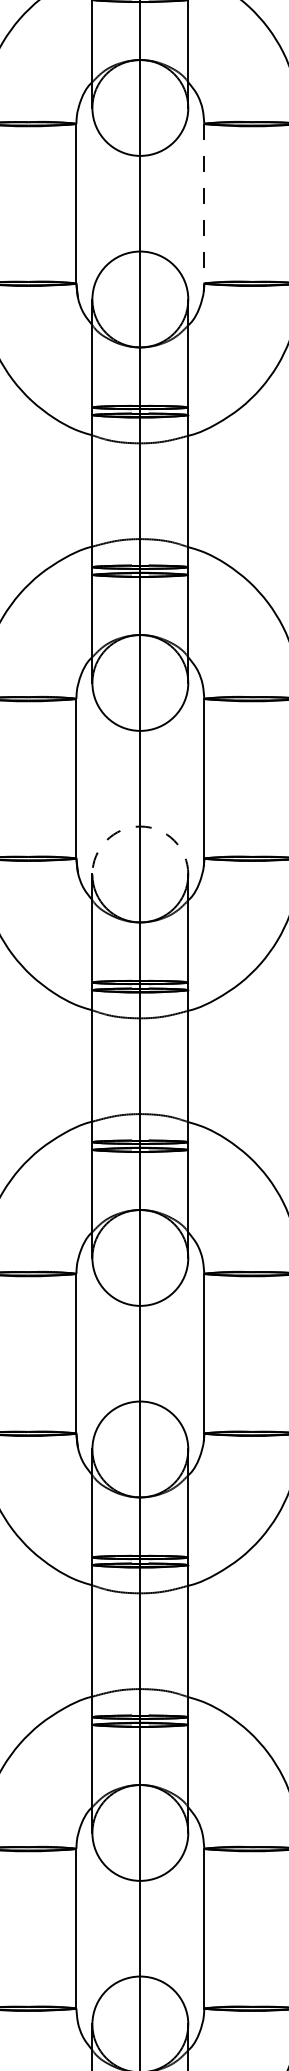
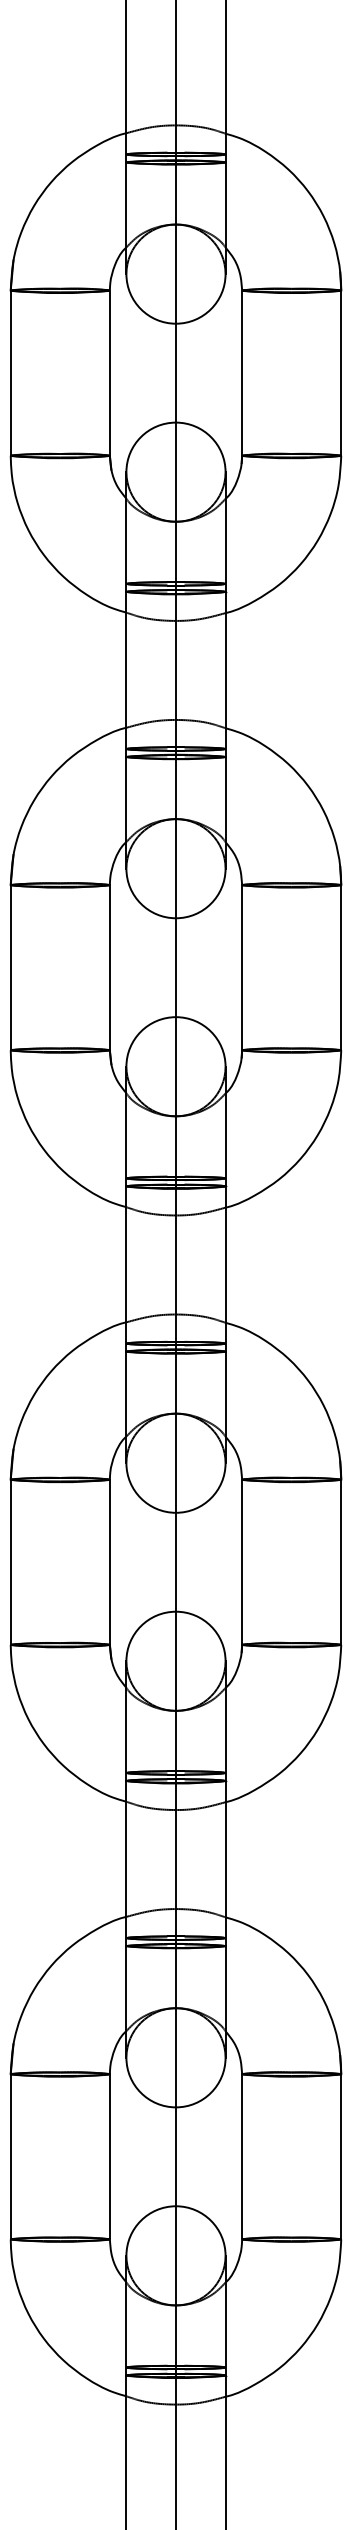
line: (204, 204) -> (242, 373), dashed -> solid
arc: (140, 826) -> (176, 1017), dashed -> solid

